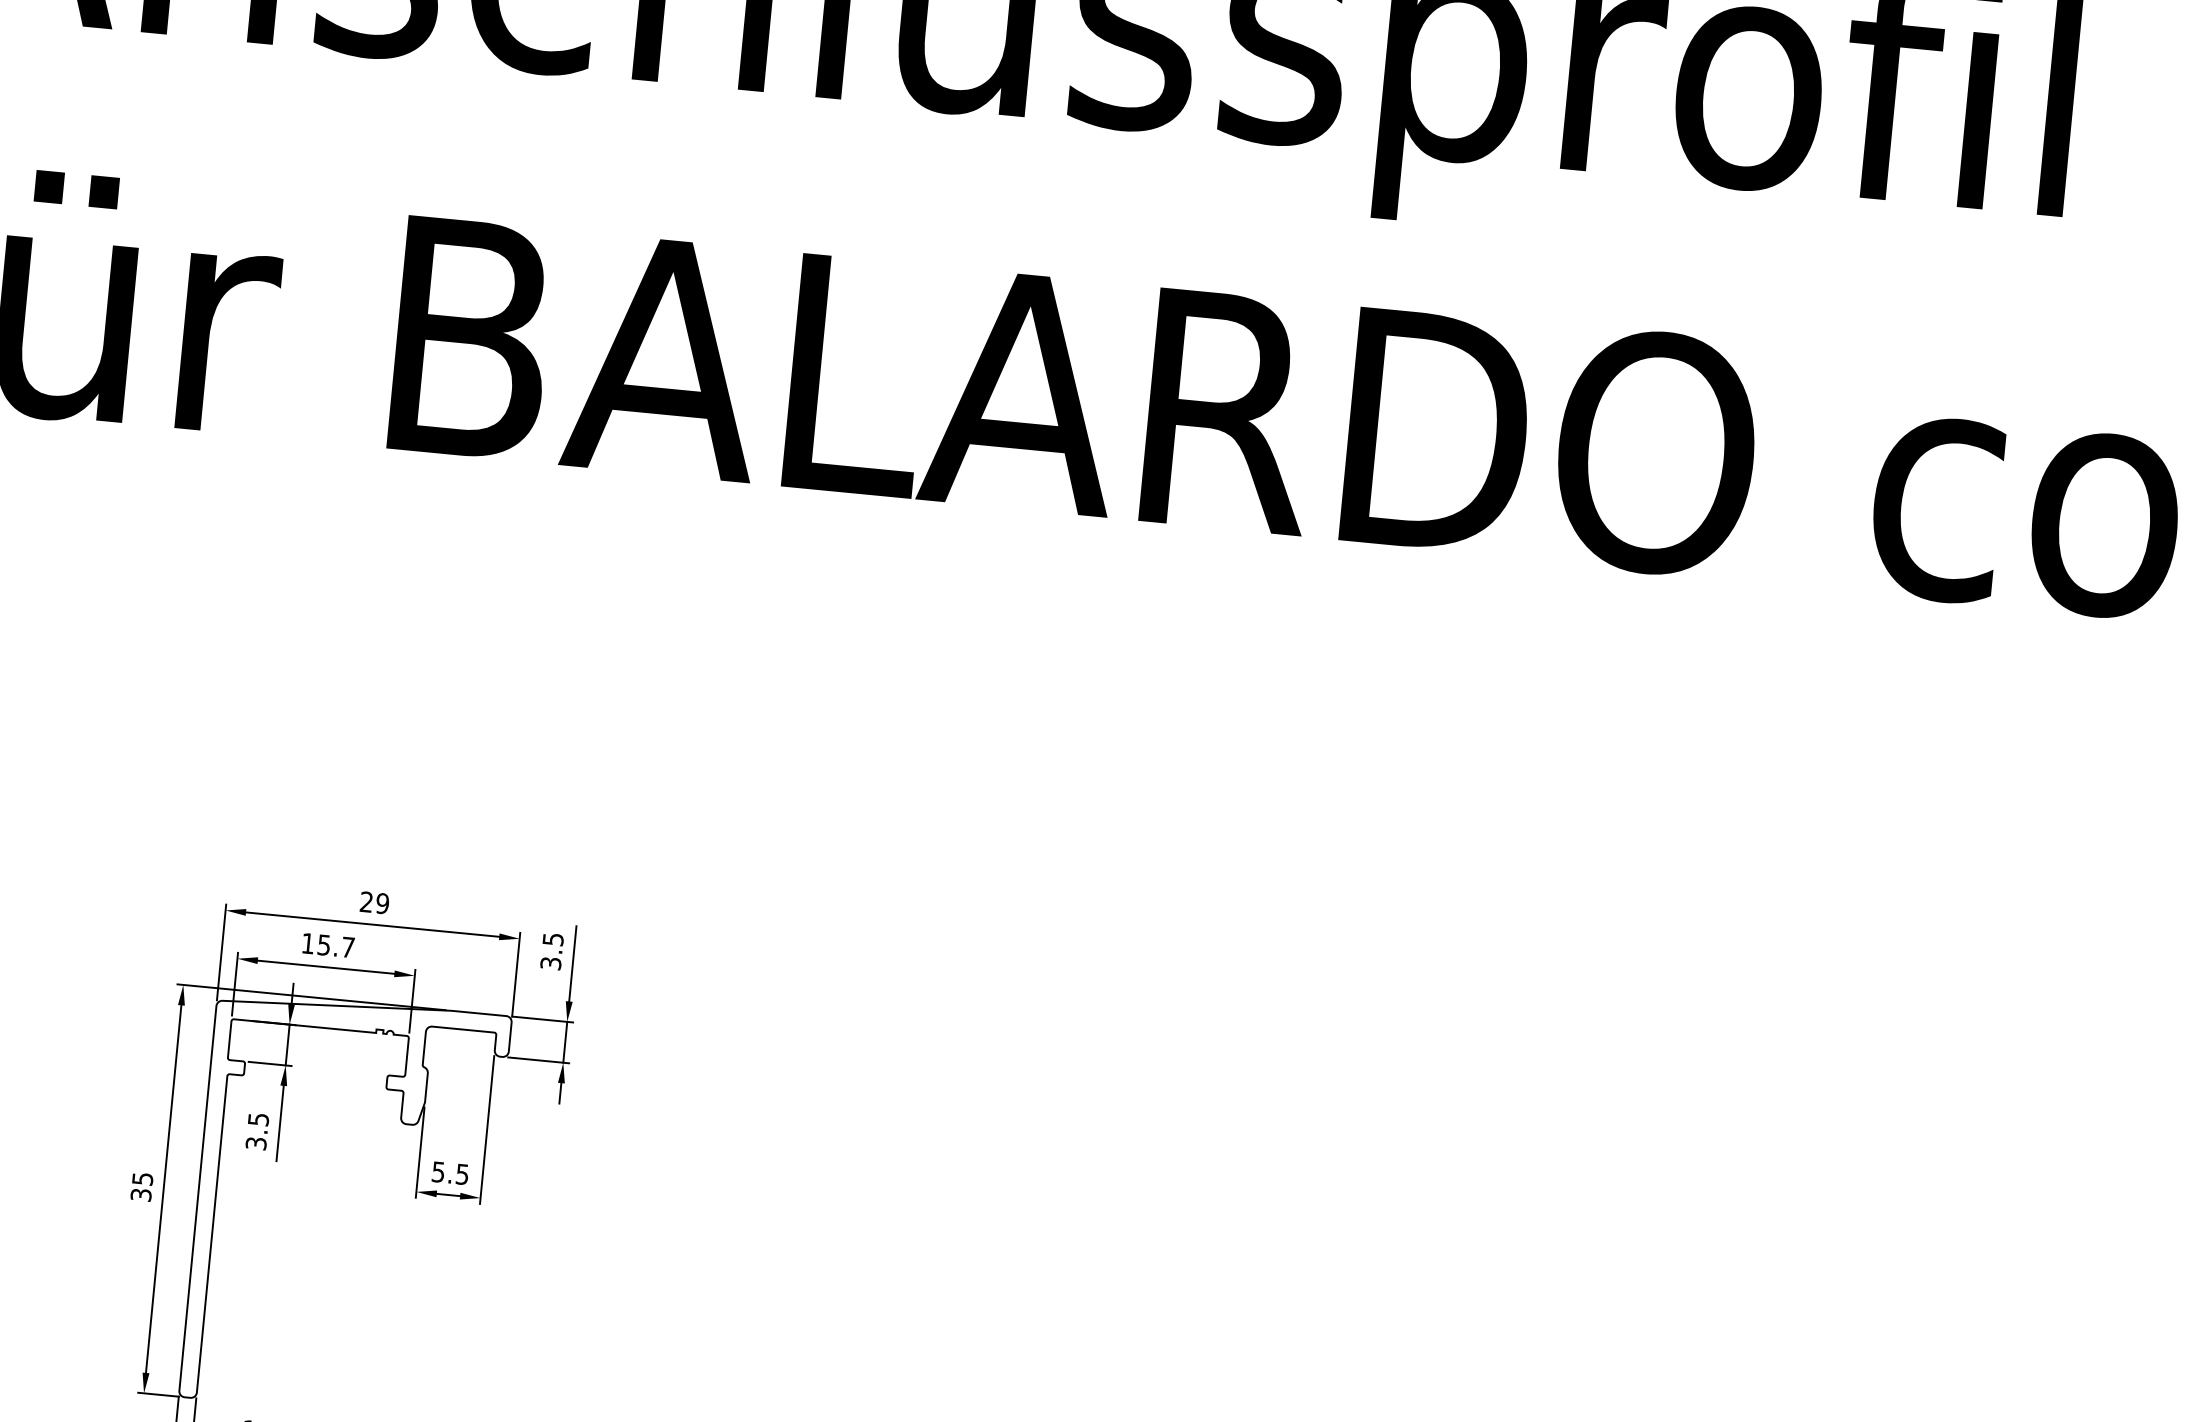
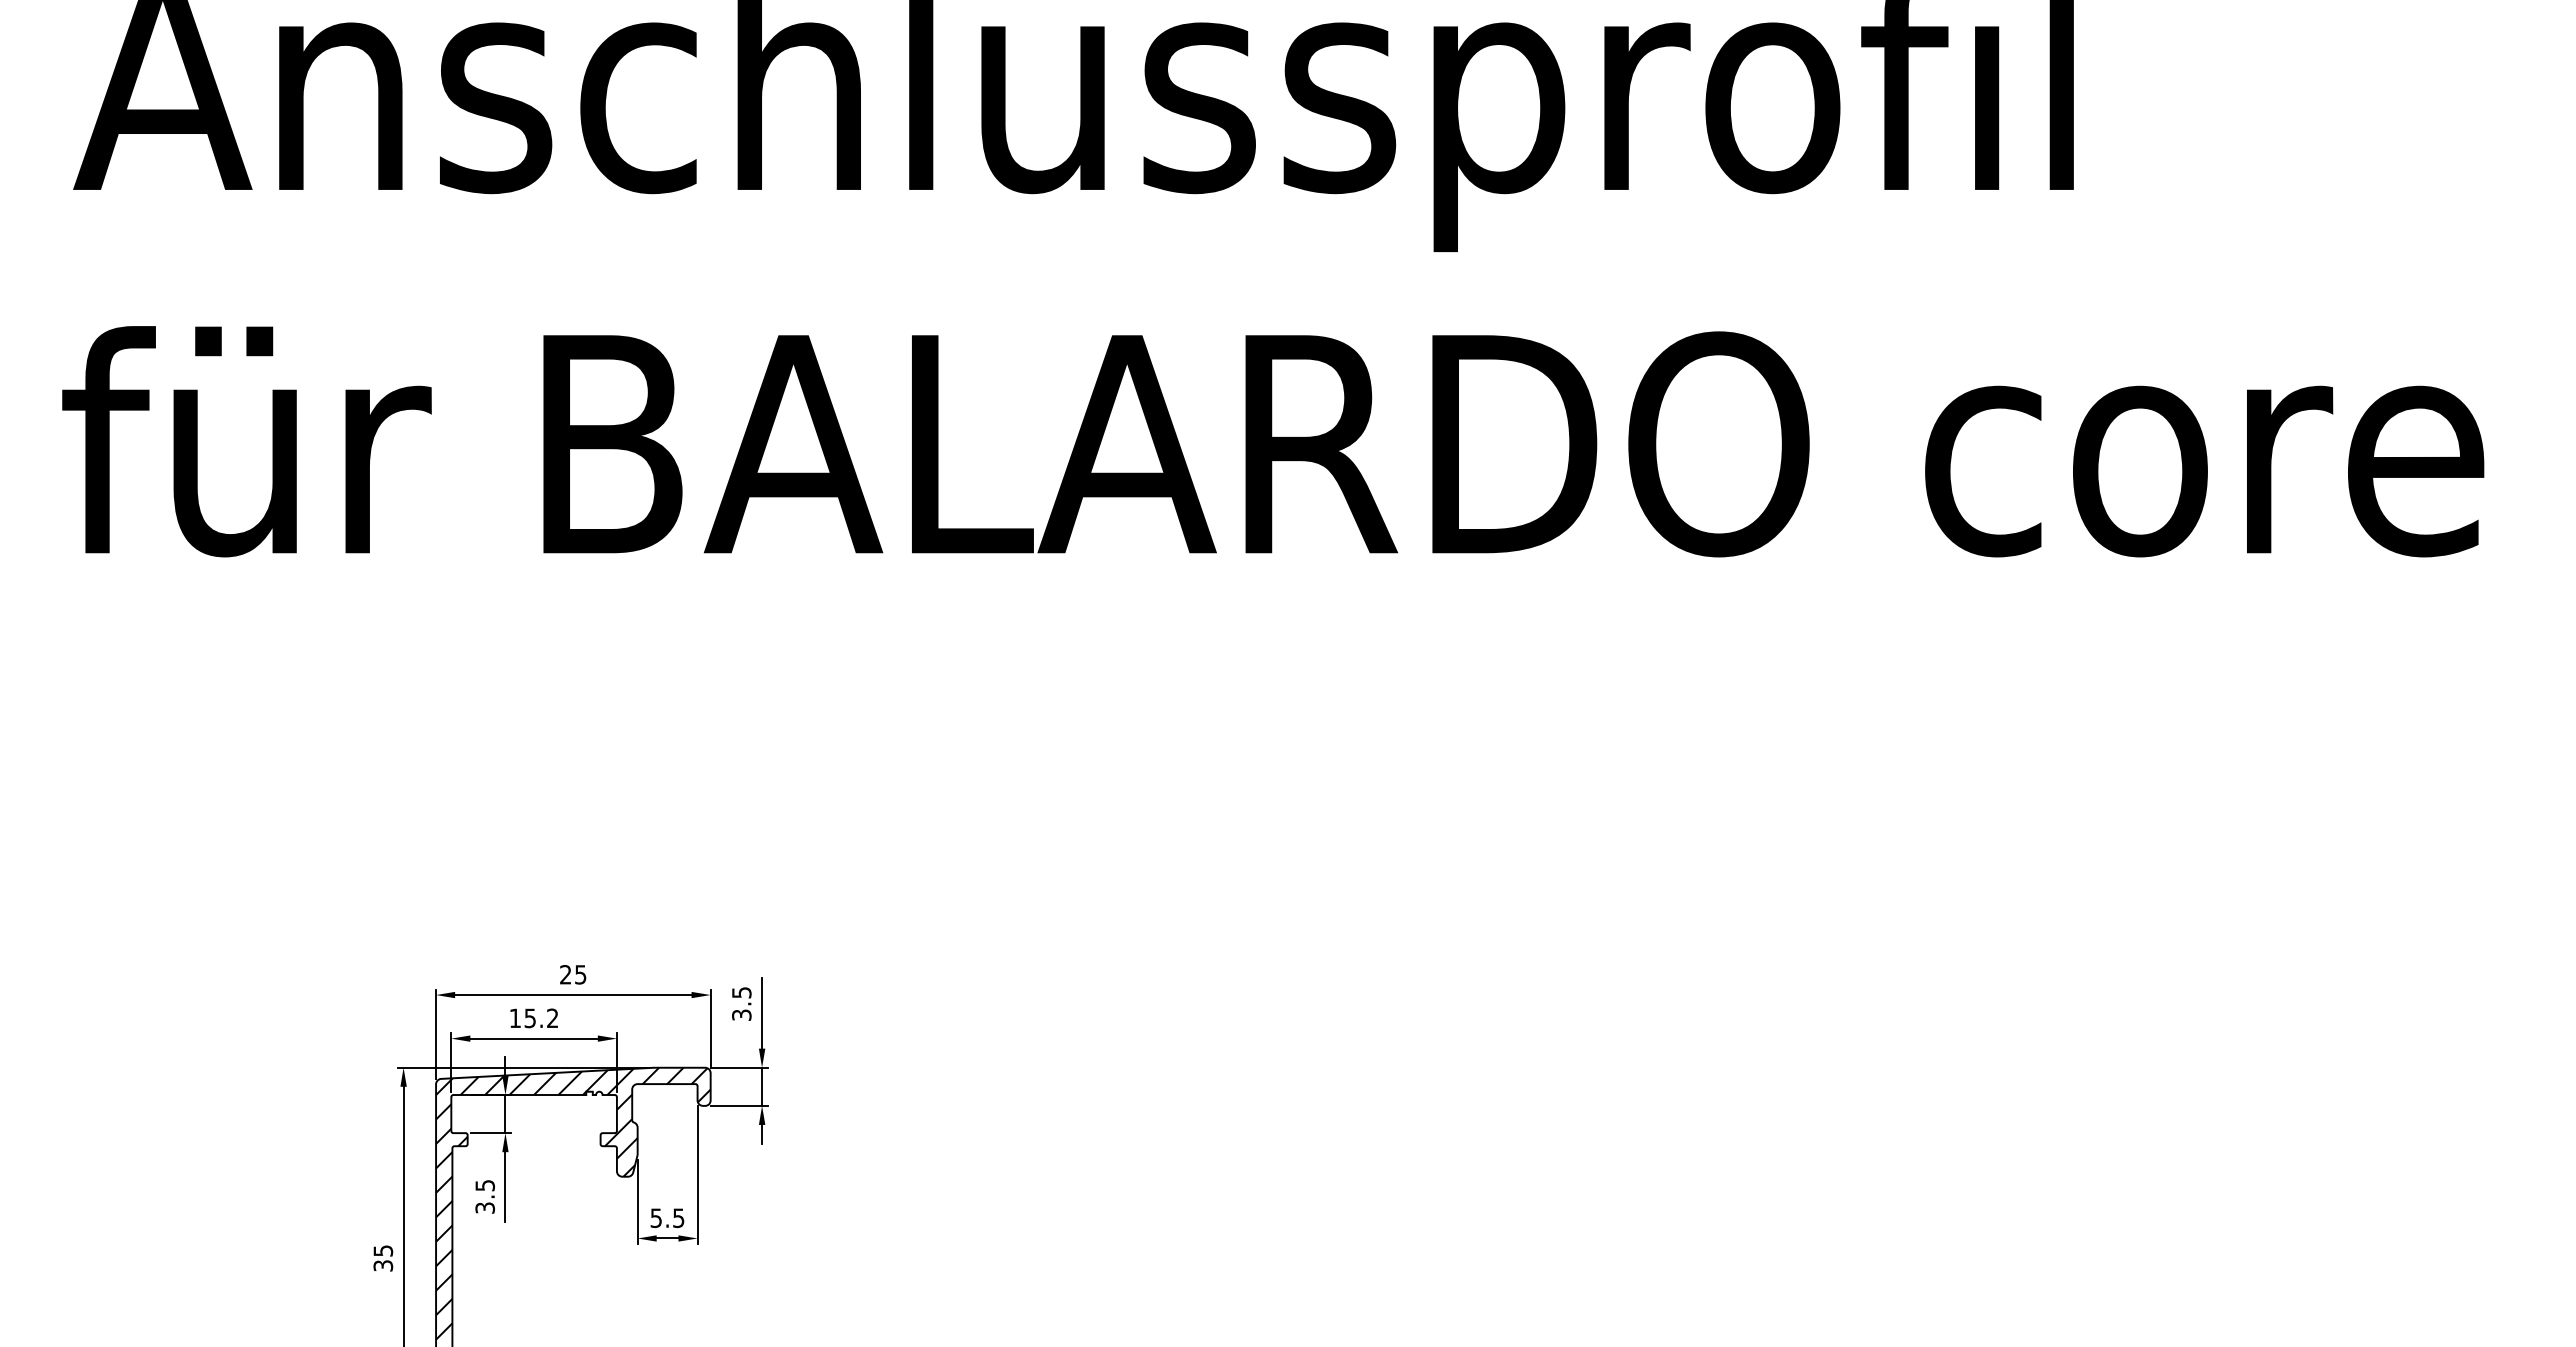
text: (382, 903) -> (580, 974), 29 -> 25
text: (348, 946) -> (552, 1017), 15.7 -> 15.2
hatch: (351, 1147) -> (573, 1203), added

